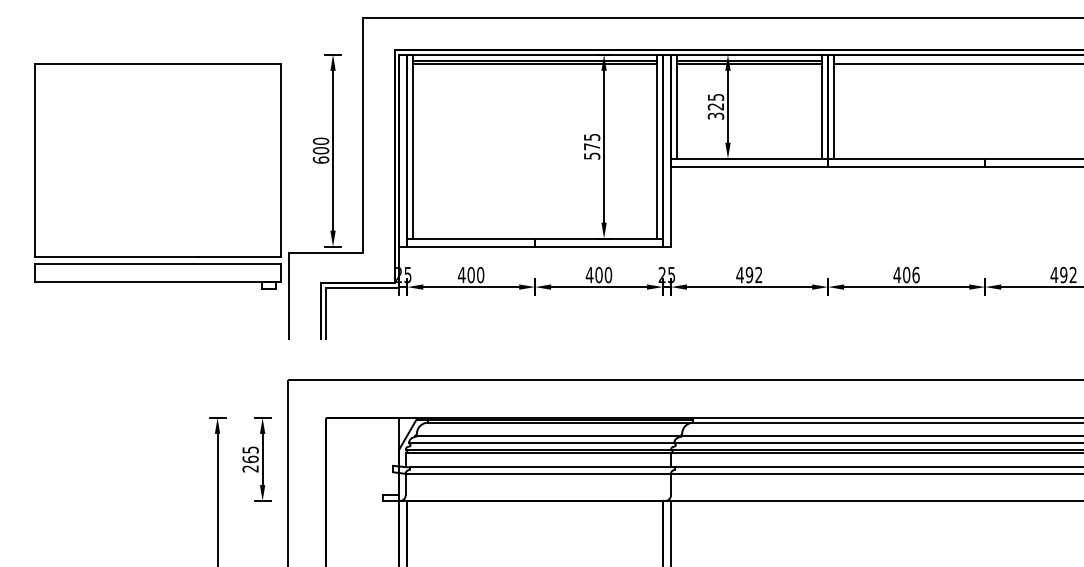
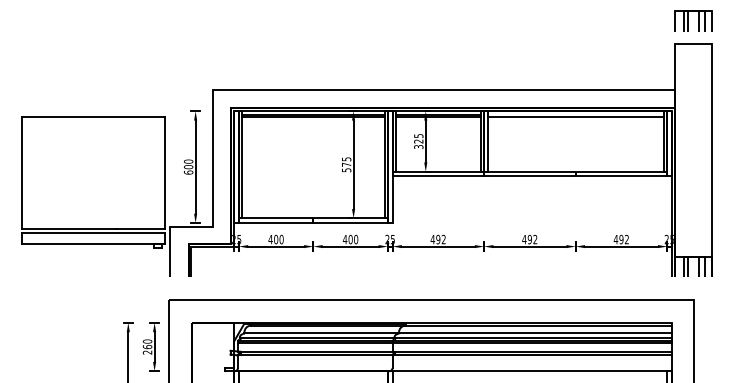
text: (911, 274) -> (532, 239), 406 -> 492
text: (250, 449) -> (147, 341), 265 -> 260

